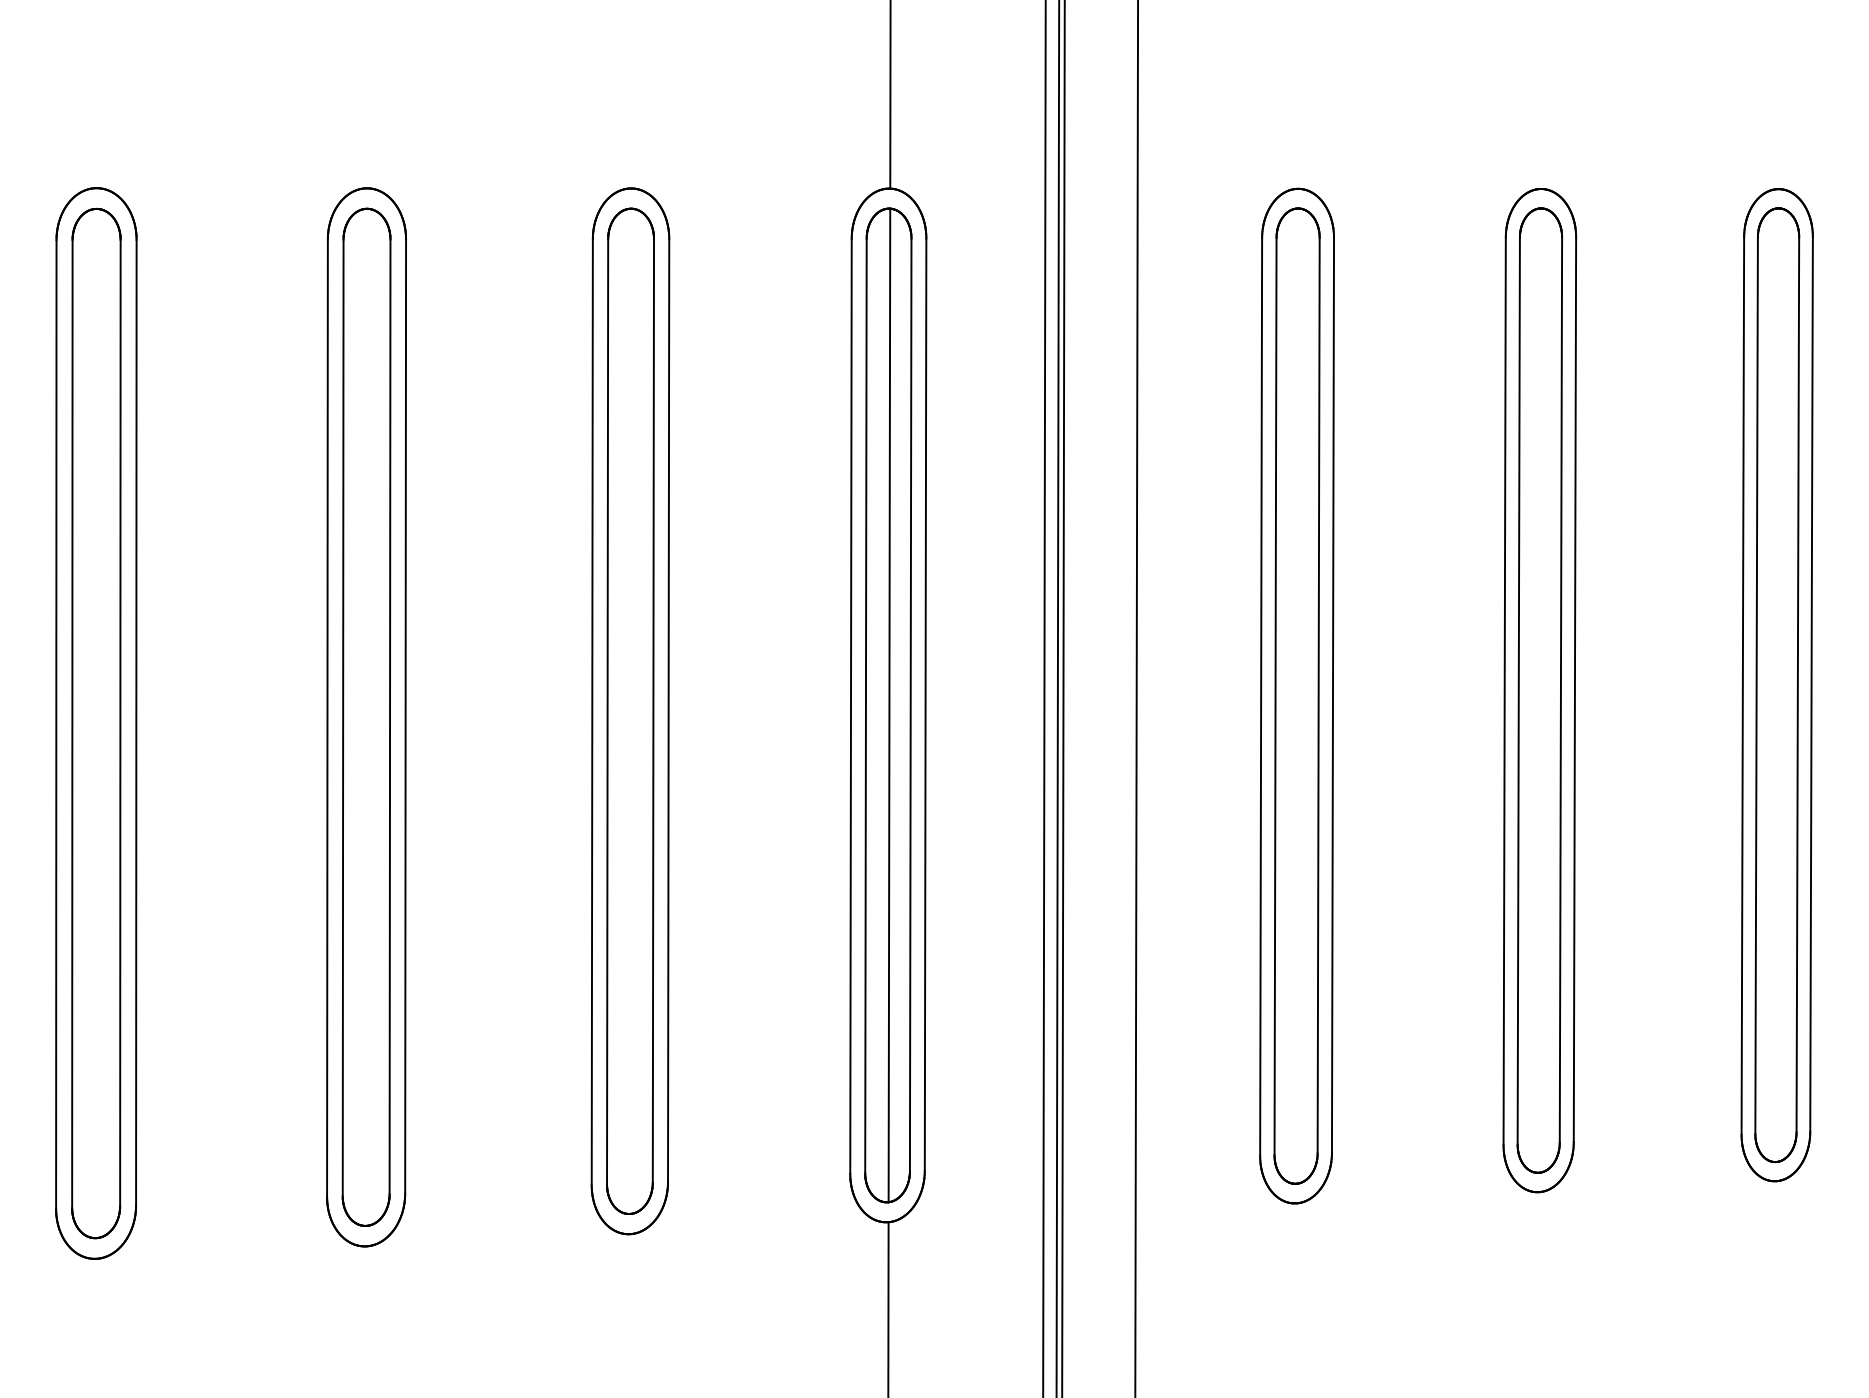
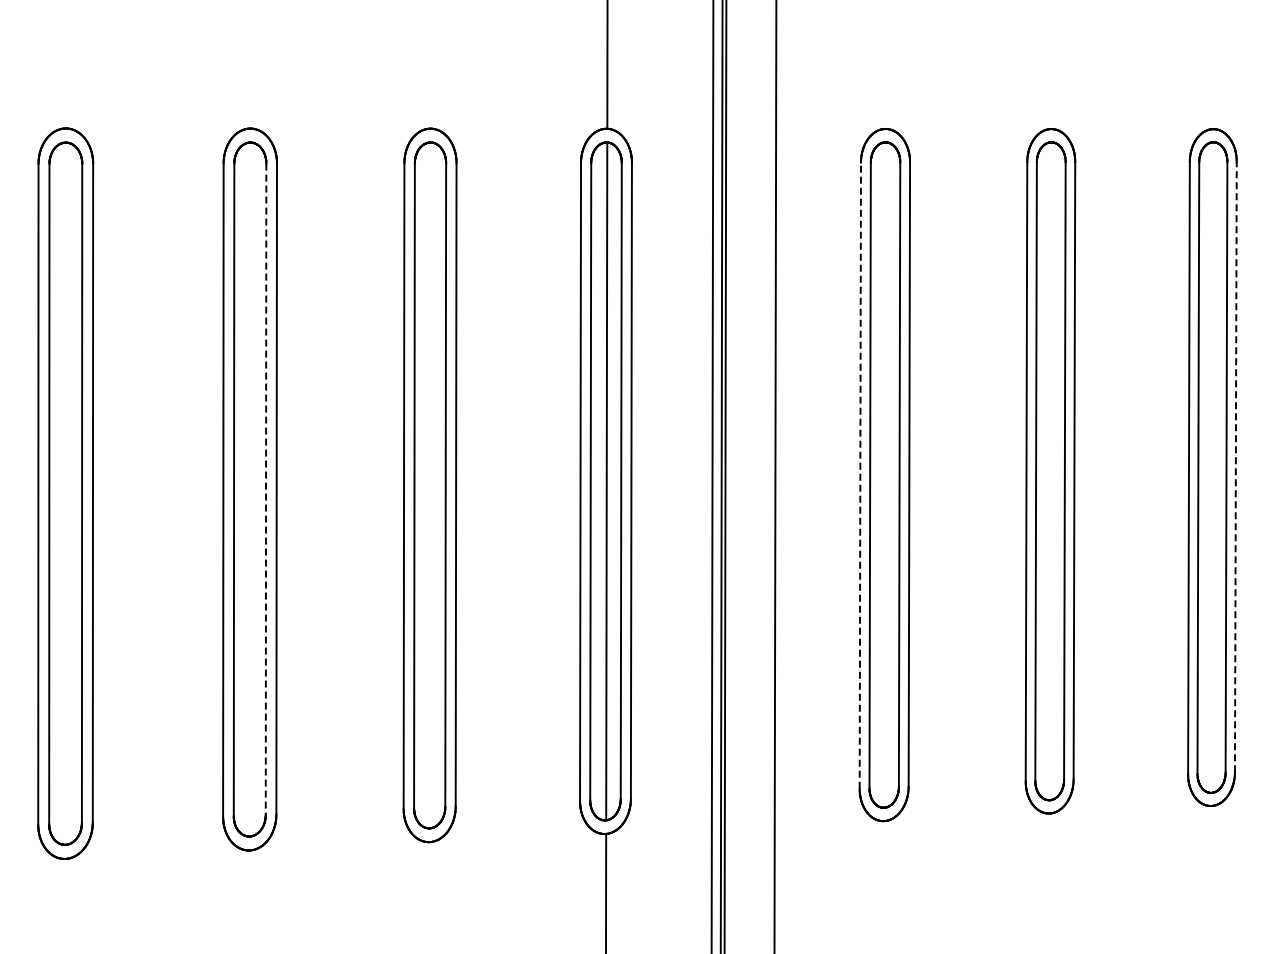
line: (1811, 683) -> (1235, 466), solid -> dashed
line: (1261, 696) -> (860, 475), solid -> dashed
line: (390, 717) -> (266, 489), solid -> dashed

